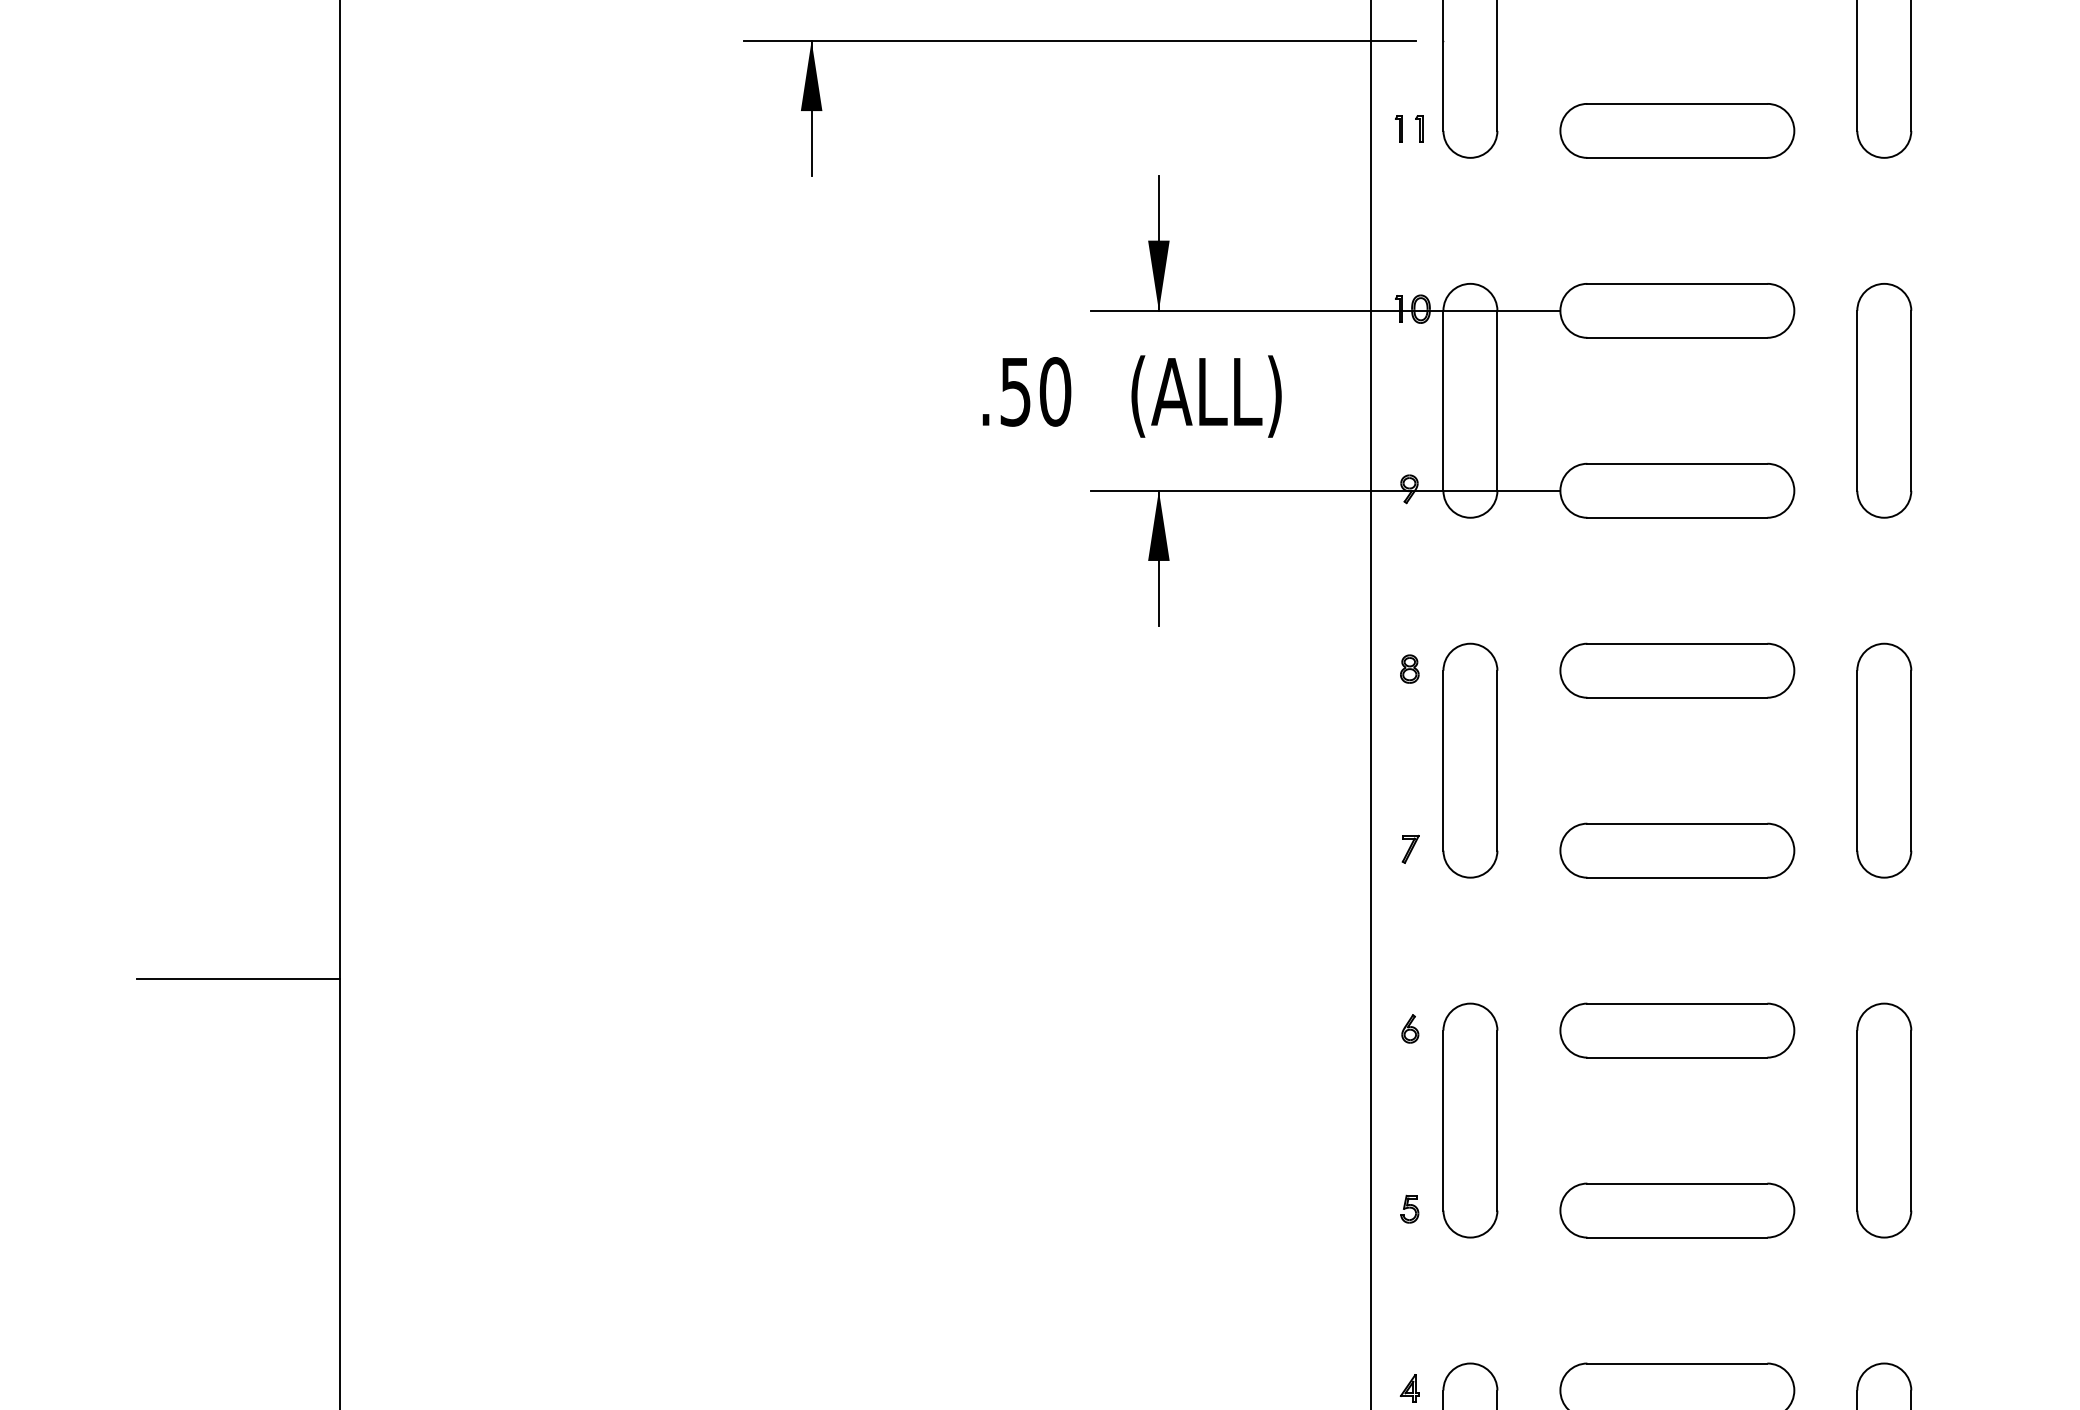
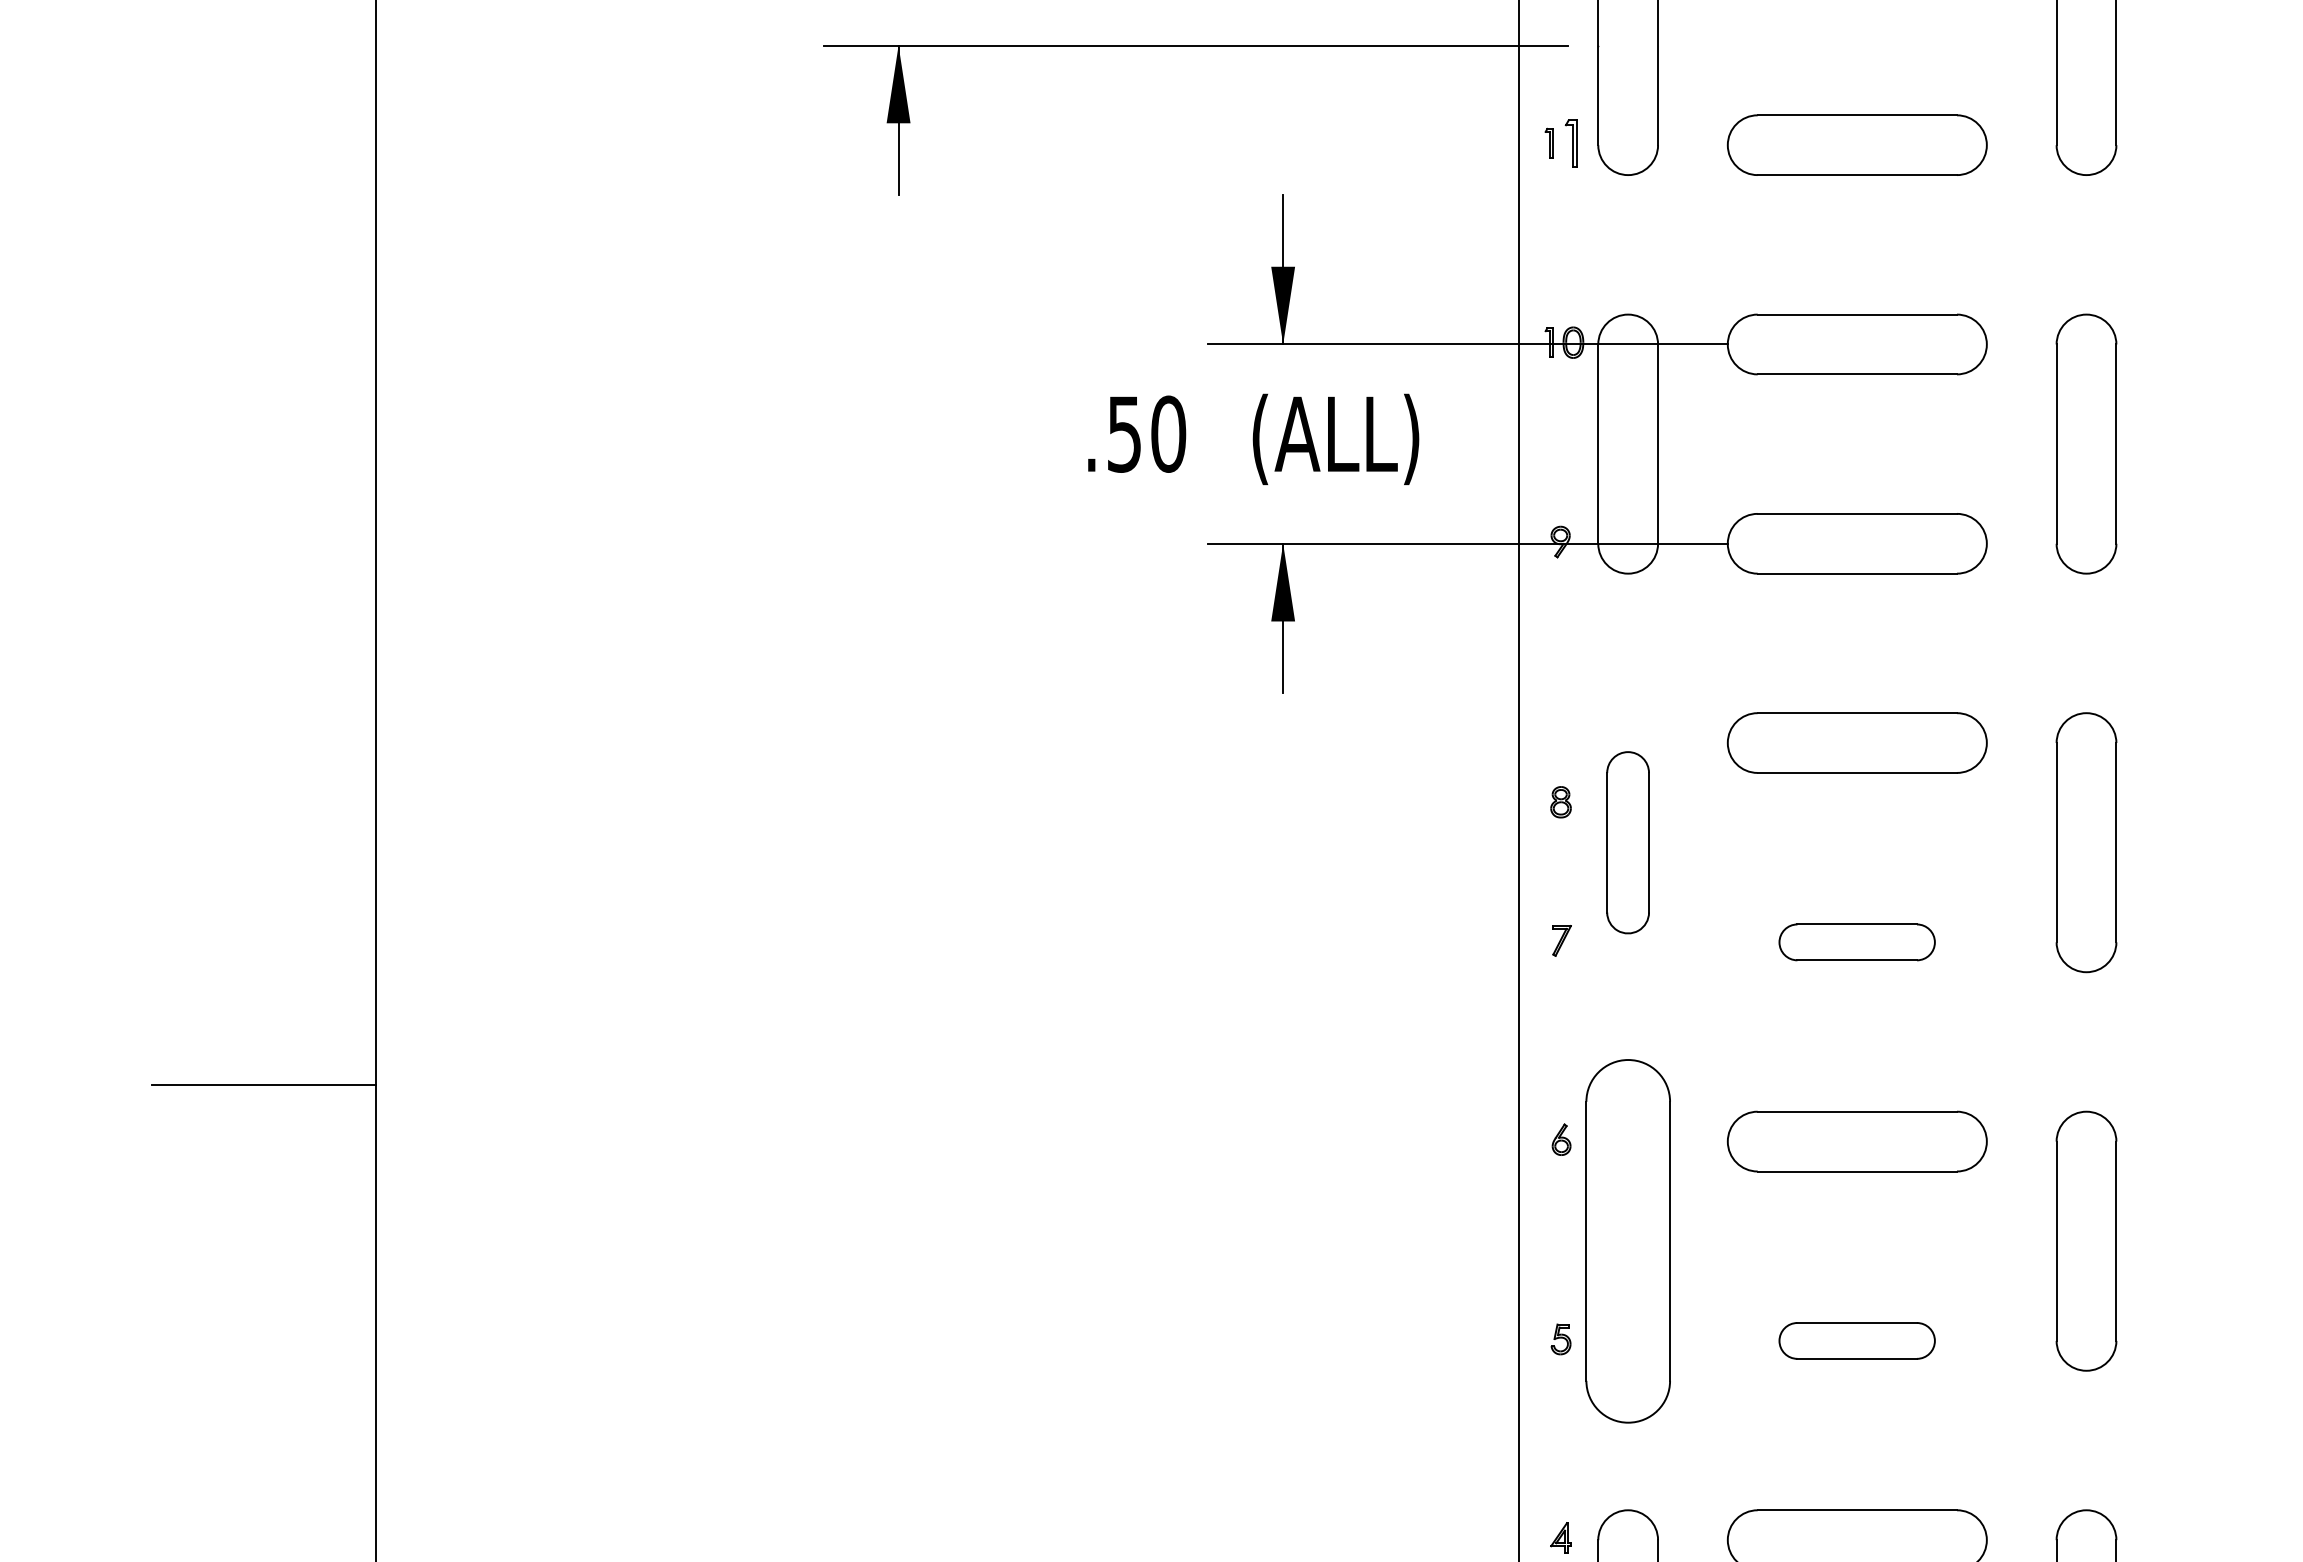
part: (1419, 128) -> (1571, 142), size x1.6
part: (1409, 669) -> (1560, 802), moved
part: (1469, 760) -> (1627, 842), size x0.7
part: (1676, 850) -> (1856, 942), size x0.6
part: (1469, 1119) -> (1627, 1240), size x1.4
part: (1676, 1210) -> (1856, 1340), size x0.6

